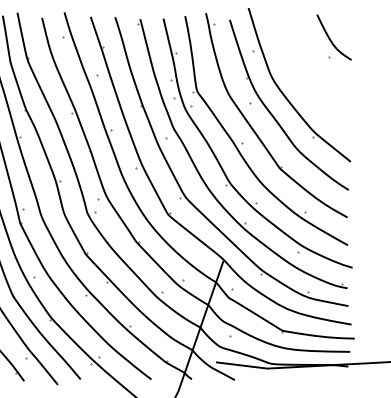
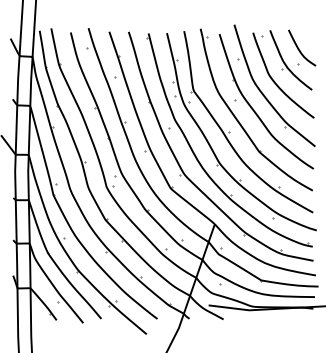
part: (310, 70) -> (283, 74), added

